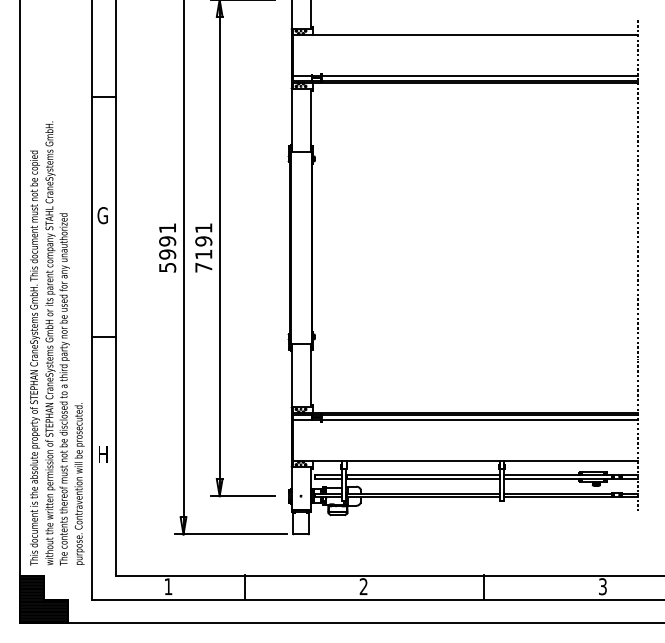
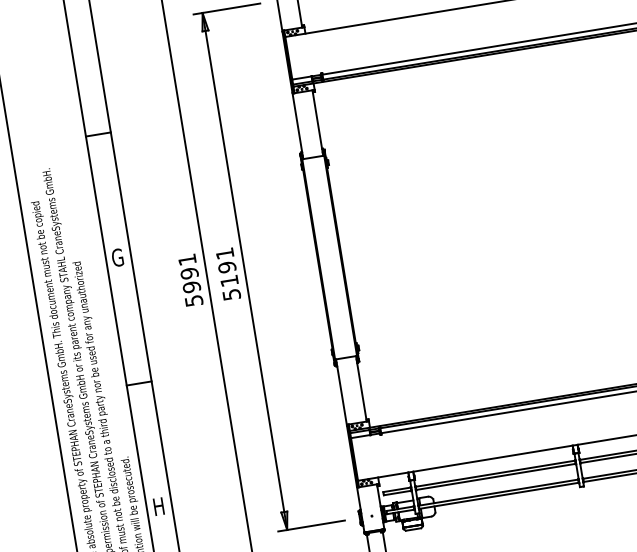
text: (203, 267) -> (231, 294), 7191 -> 5191

